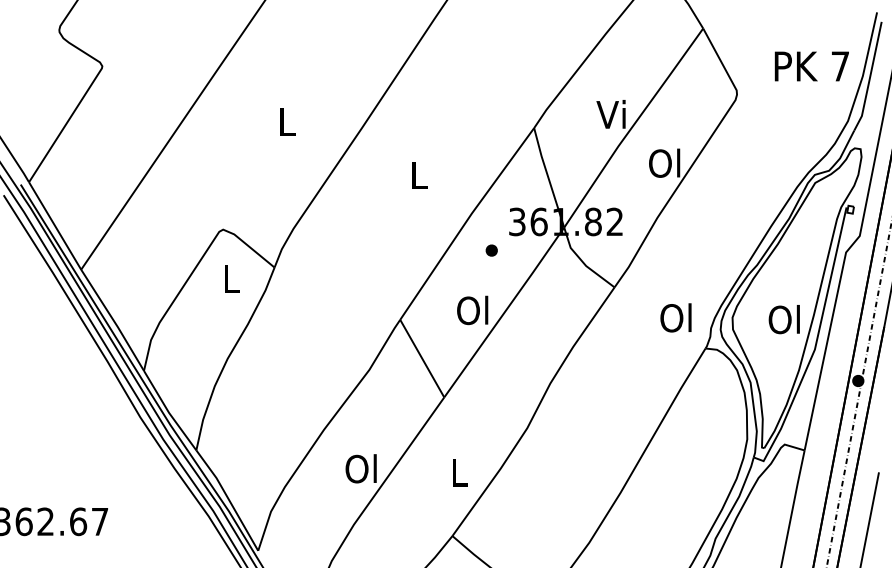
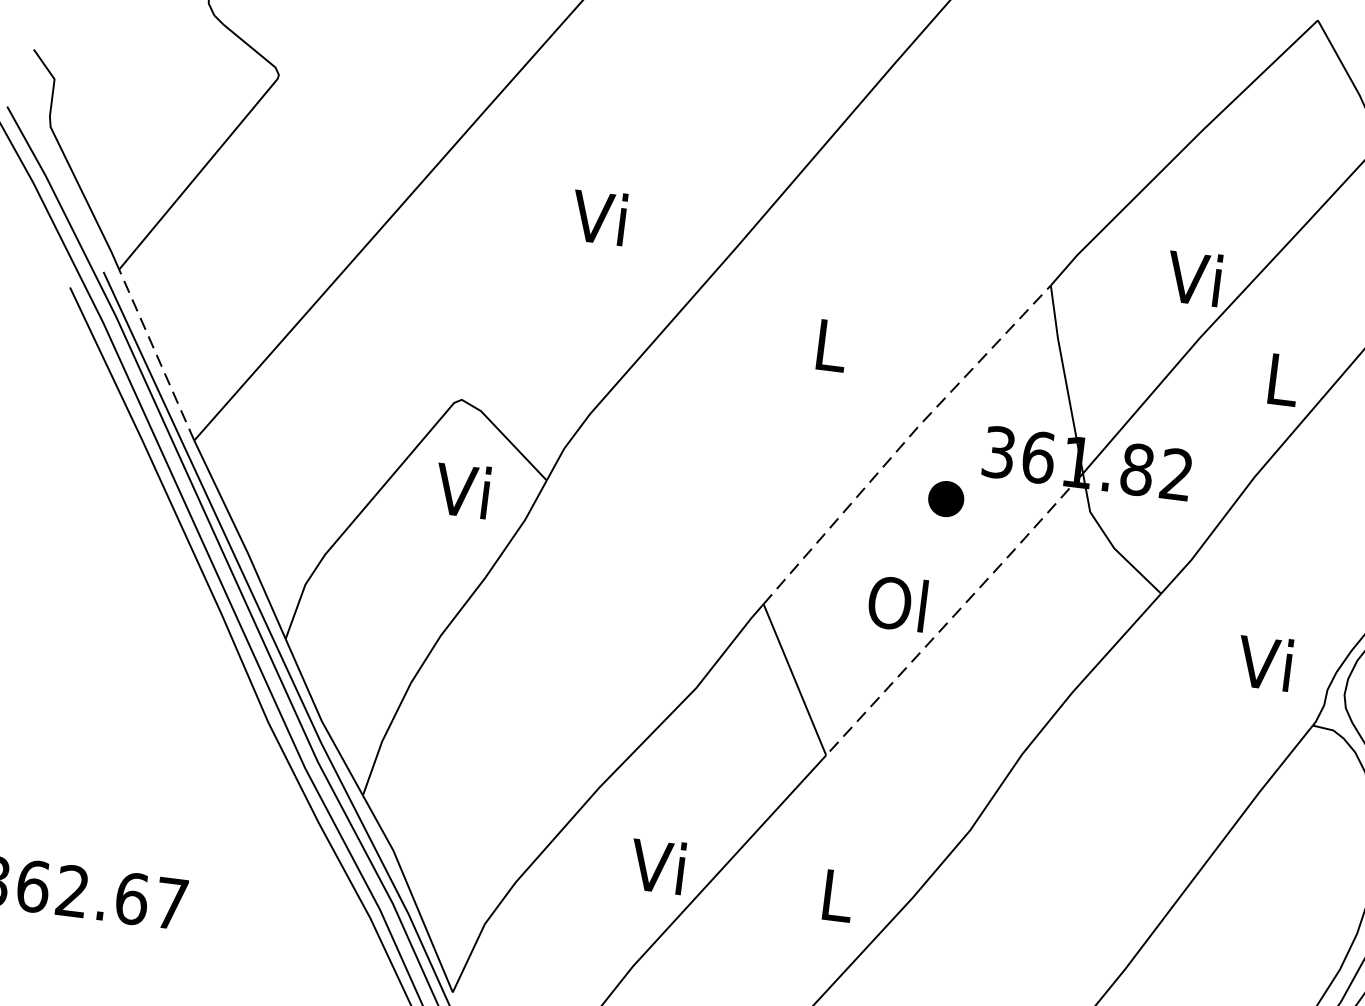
text: (284, 121) -> (597, 216), L -> Vi
text: (664, 162) -> (1280, 377), Ol -> L
line: (465, 222) -> (904, 441), solid -> dashed
line: (55, 225) -> (157, 354), solid -> dashed
part: (491, 250) -> (945, 498), size x1.6
text: (229, 278) -> (462, 490), L -> Vi
line: (504, 312) -> (955, 614), solid -> dashed
text: (675, 317) -> (1265, 662), Ol -> Vi
text: (360, 468) -> (657, 865), Ol -> Vi

